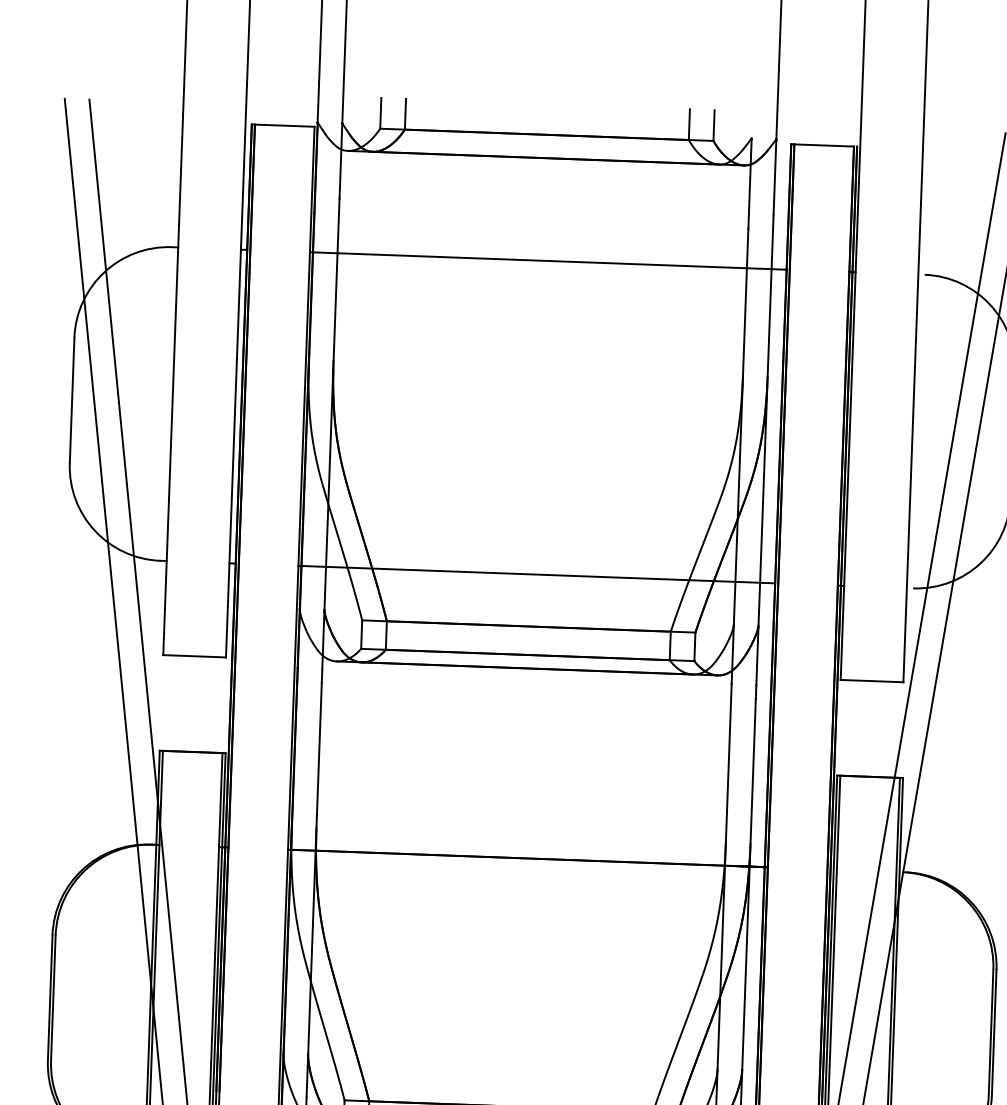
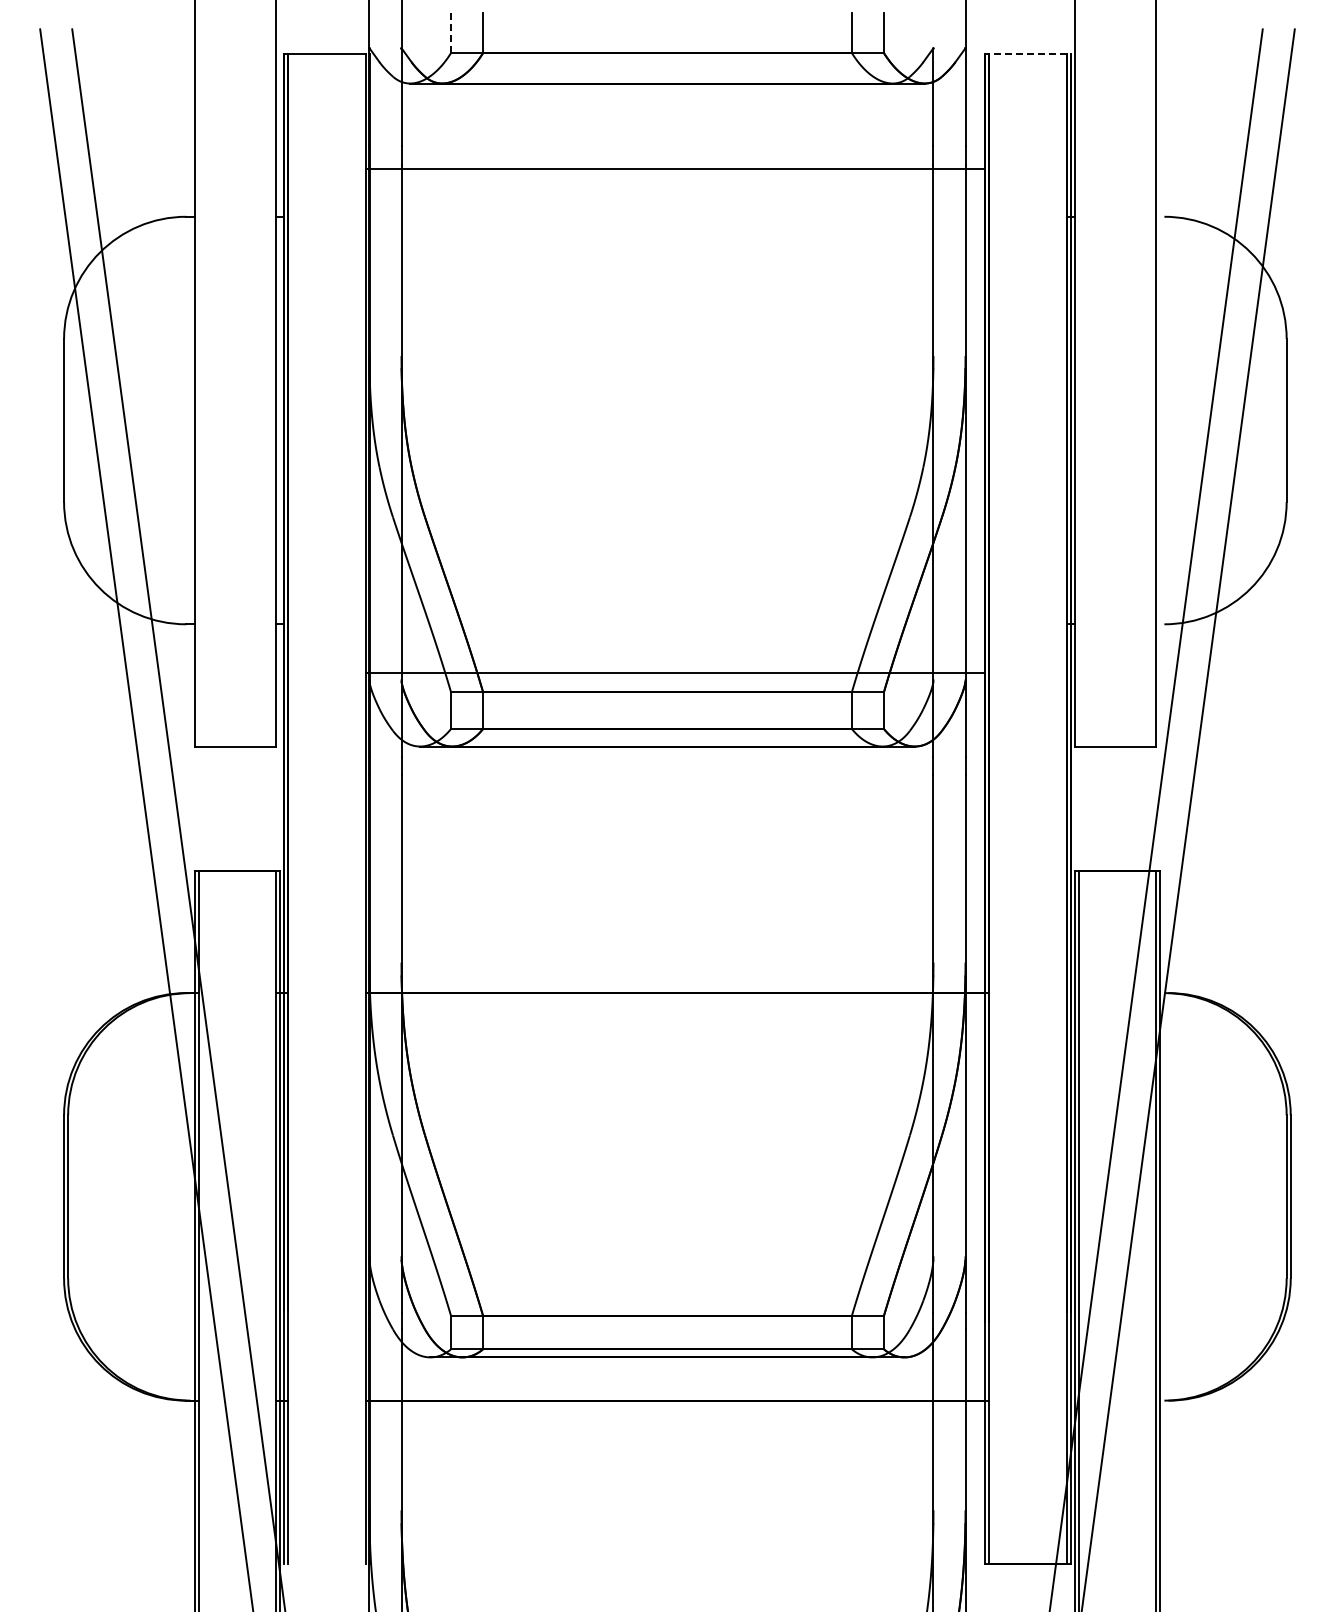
line: (380, 113) -> (450, 33), solid -> dashed
line: (822, 145) -> (1025, 53), solid -> dashed
line: (548, 260) -> (675, 168), moved
line: (536, 574) -> (675, 673), moved

